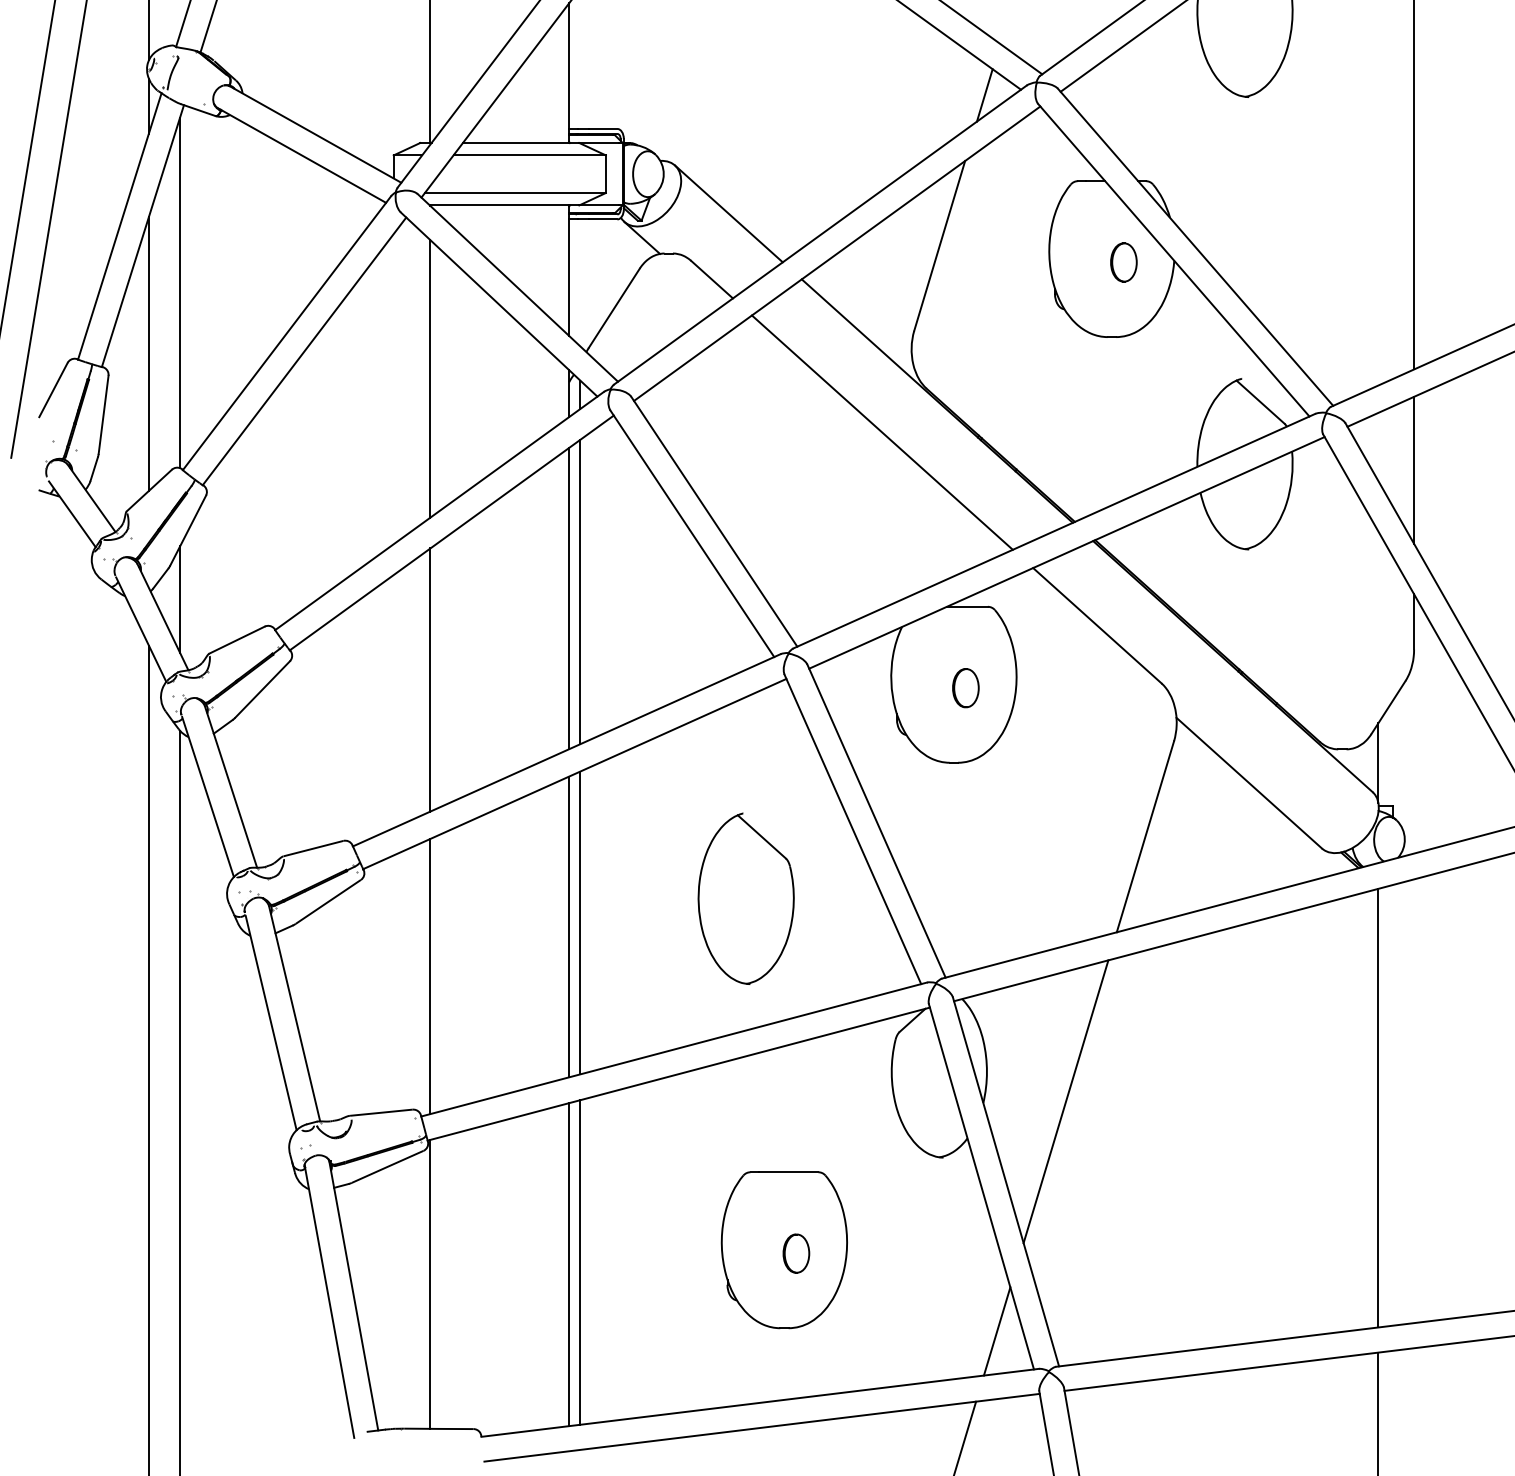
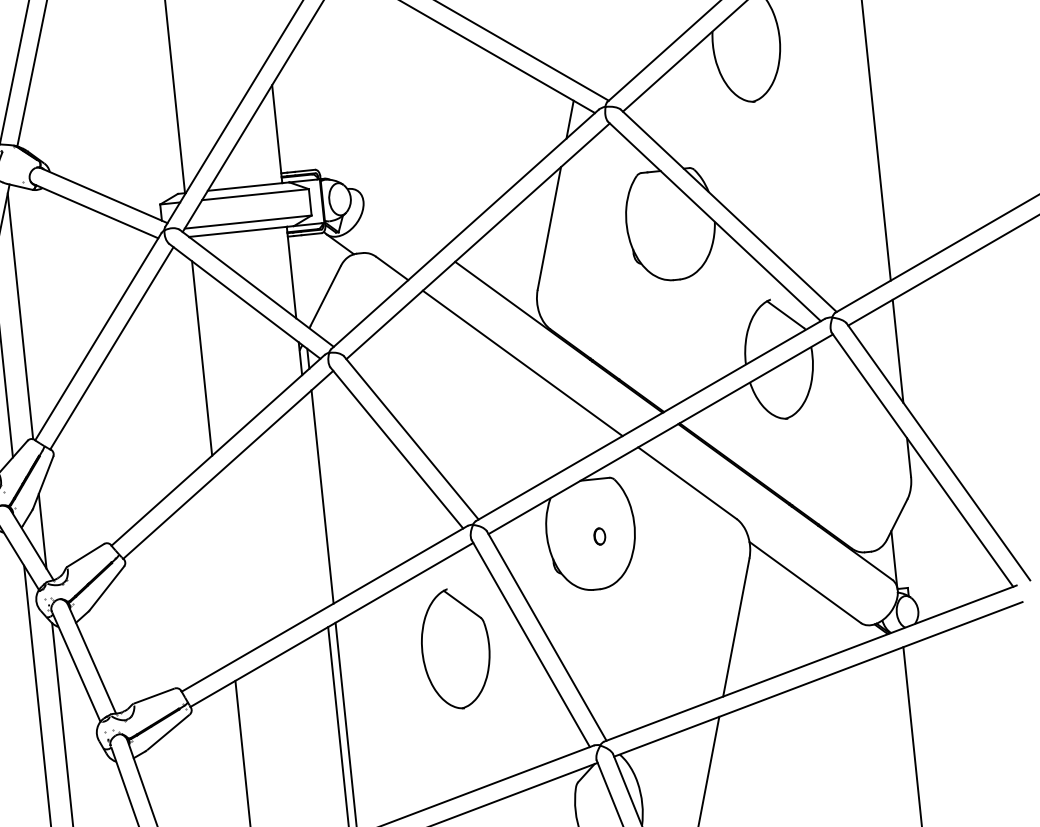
line: (728, 213) -> (399, 220), removed
part: (1123, 262) -> (679, 226), removed
line: (569, 598) -> (315, 502), removed
line: (430, 679) -> (223, 569), removed
part: (965, 688) -> (599, 536), size x0.6
part: (745, 898) -> (455, 648), moved

